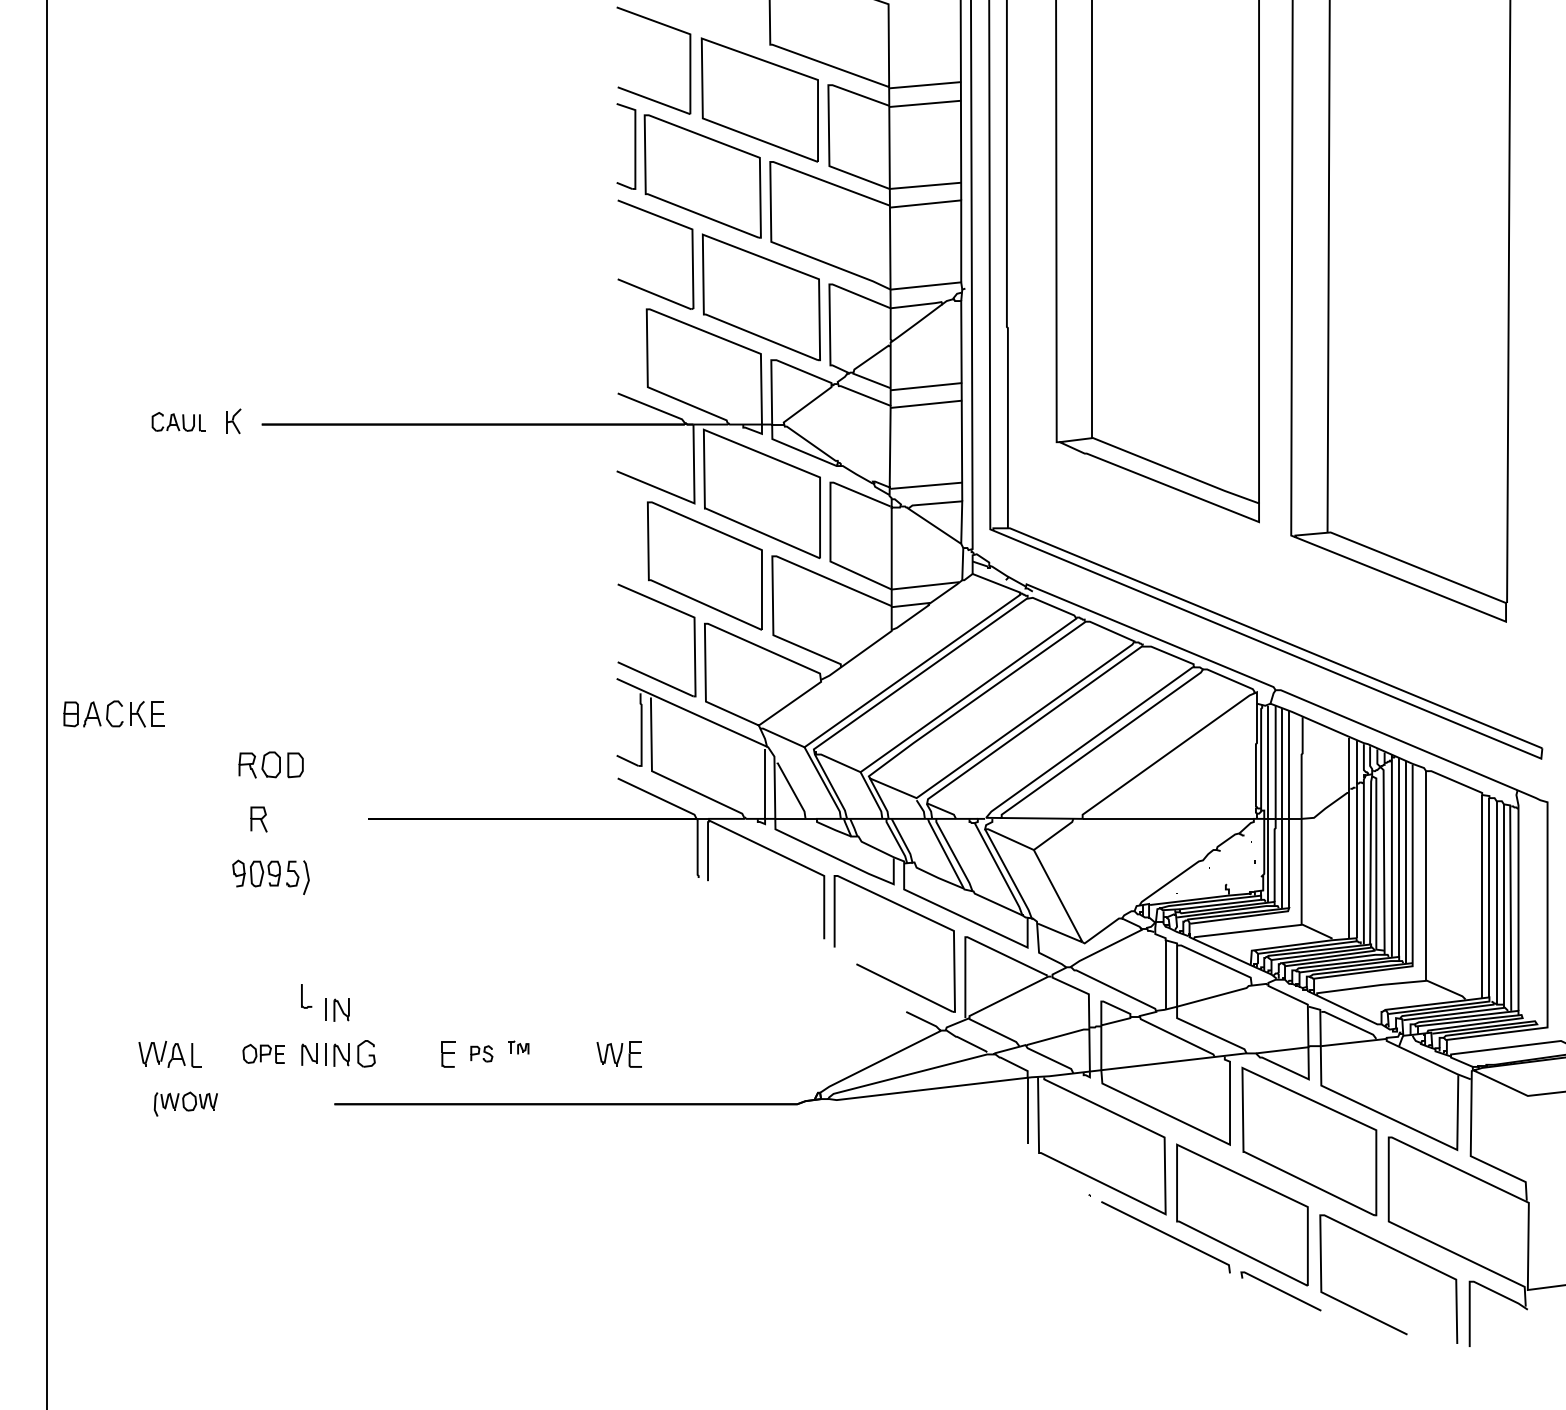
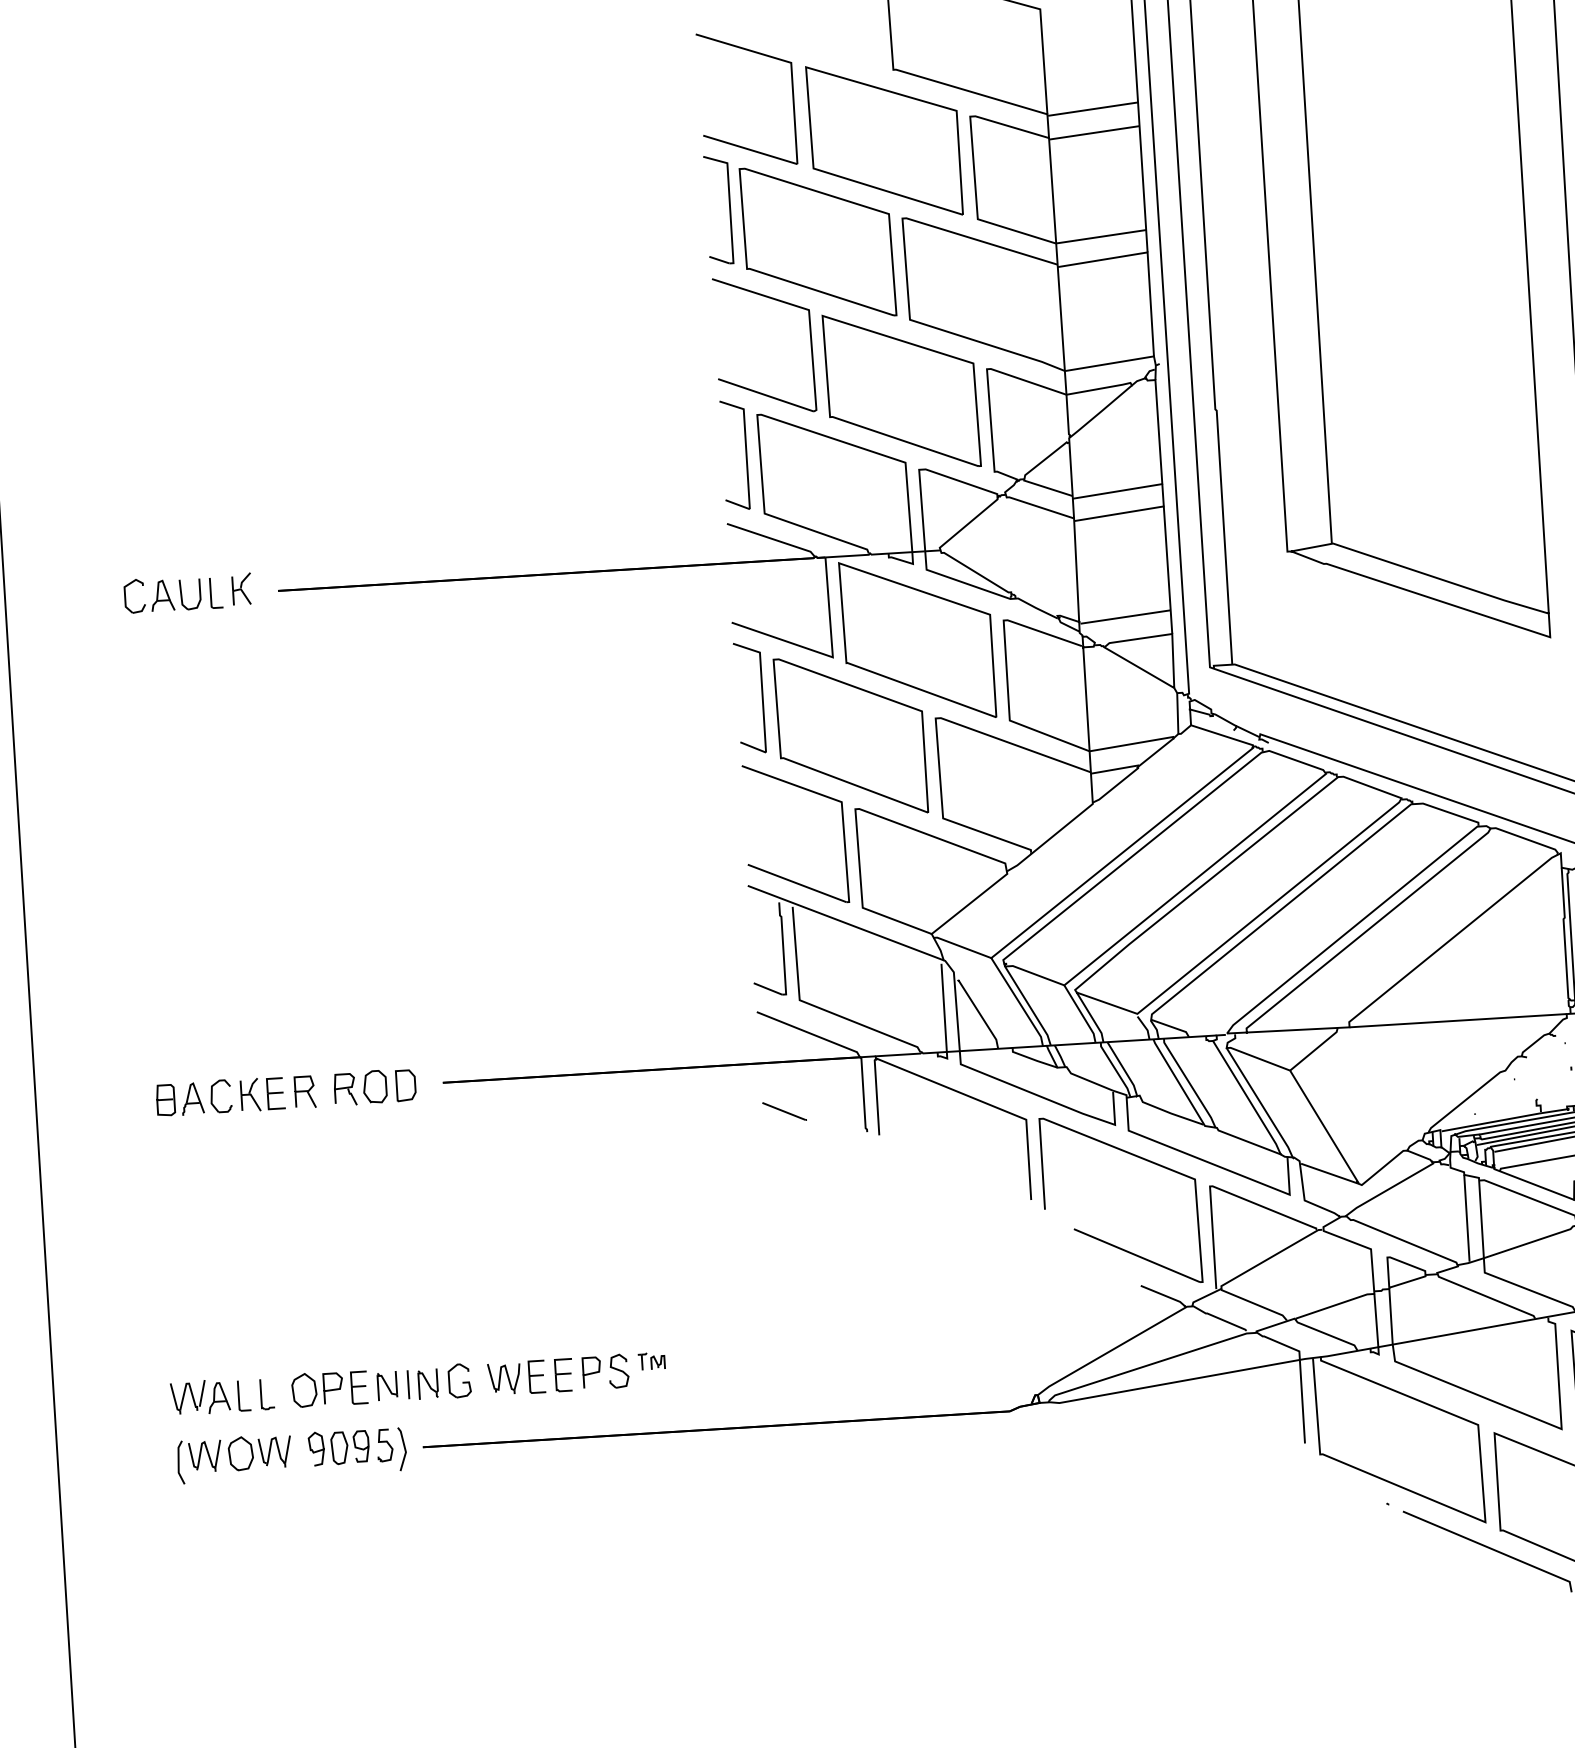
part: (635, 339) -> (745, 454), added
part: (178, 421) -> (172, 593), size x1.43
part: (636, 531) -> (761, 697), added
part: (113, 713) -> (219, 1095), moved
part: (270, 764) -> (374, 1086), moved
line: (634, 857) -> (784, 1111), added
part: (270, 876) -> (356, 1450), moved
part: (306, 996) -> (266, 1394), moved
part: (337, 1009) -> (419, 1326), removed
part: (263, 1053) -> (328, 1388), size x1.43
part: (481, 1053) -> (605, 1371), size x1.67
part: (618, 1054) -> (515, 1378), moved
part: (185, 1103) -> (233, 1457), size x1.43

